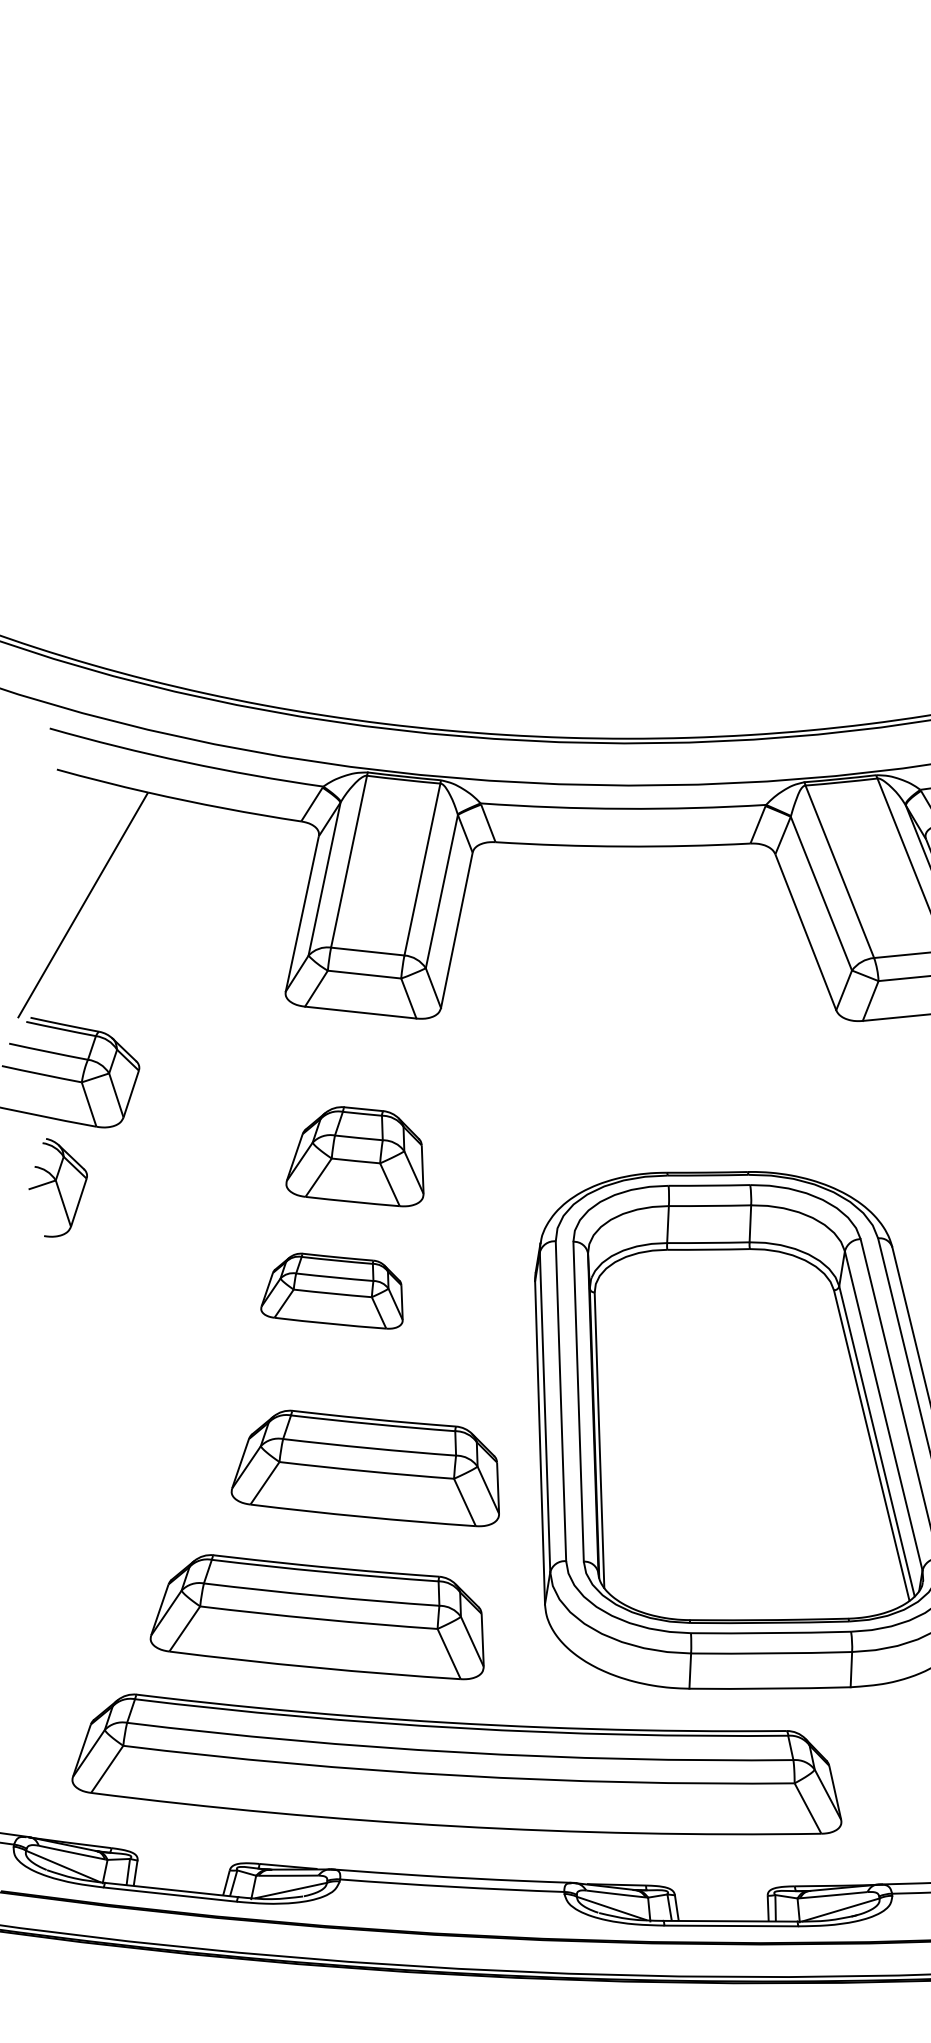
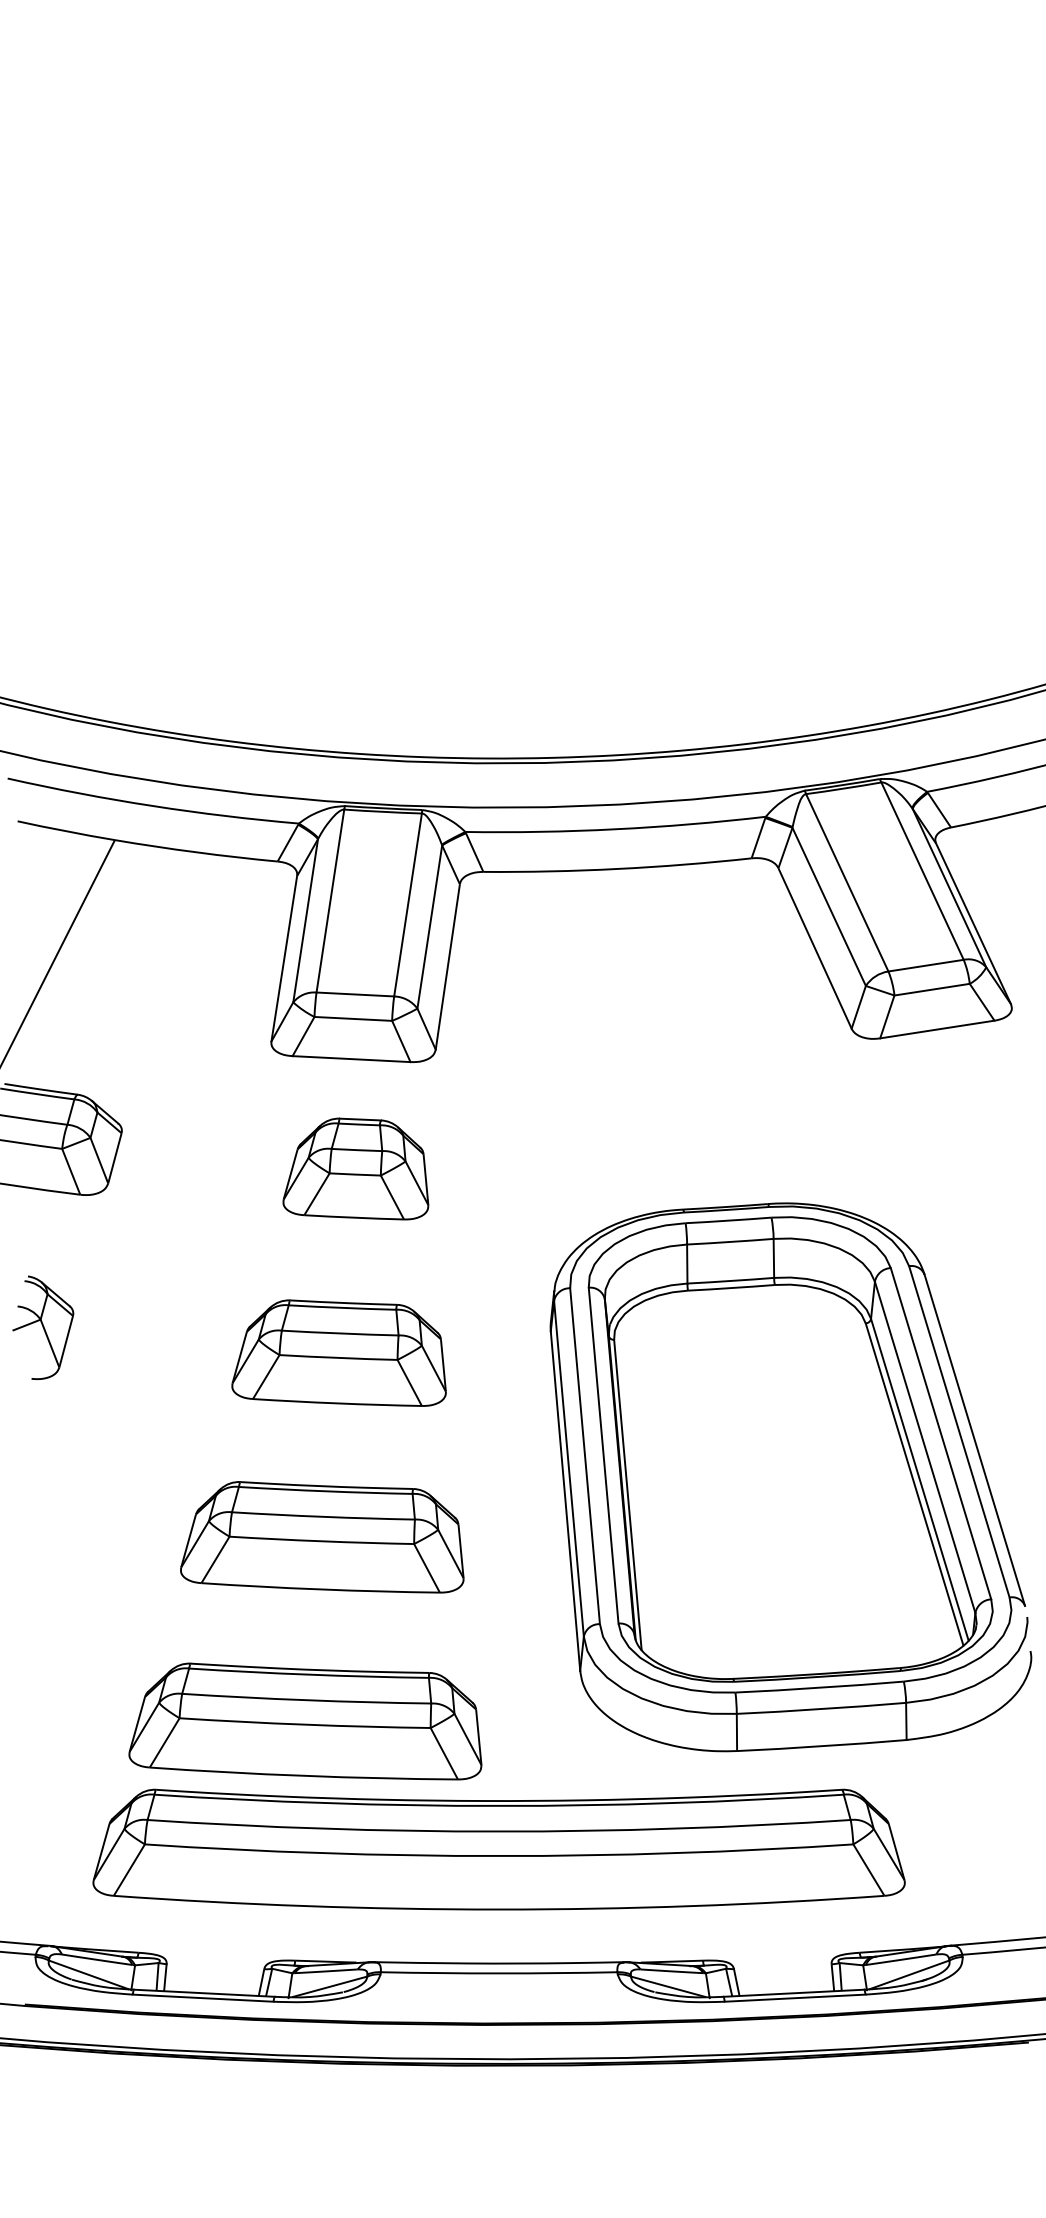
part: (356, 1155) -> (355, 1168), moved
part: (58, 1188) -> (43, 1327), moved
part: (332, 1289) -> (338, 1352), size x1.43
part: (367, 1467) -> (322, 1537), moved
part: (319, 1616) -> (305, 1721), moved

